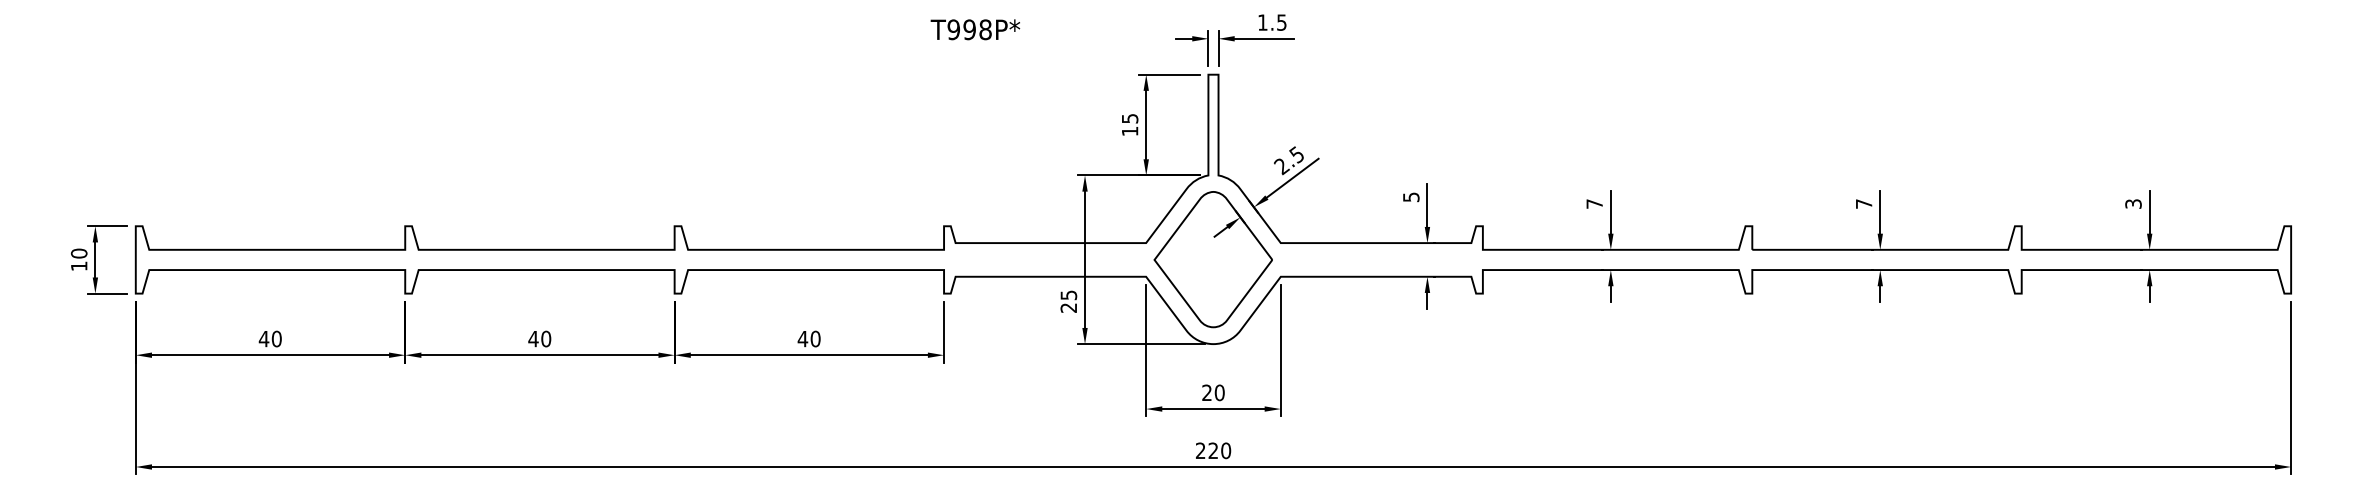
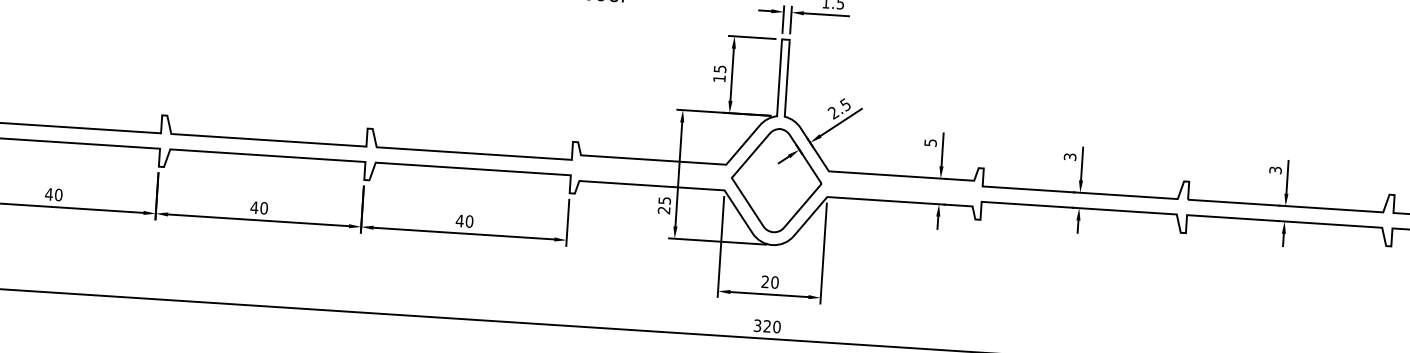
text: (1594, 203) -> (1070, 156), 7 -> 3
text: (1863, 203) -> (1275, 169), 7 -> 3
text: (1200, 451) -> (757, 326), 220 -> 320

